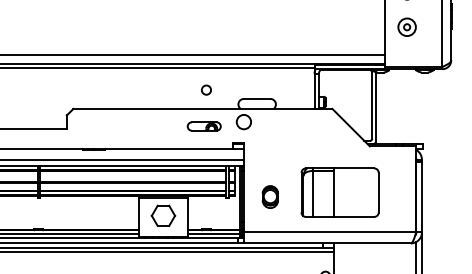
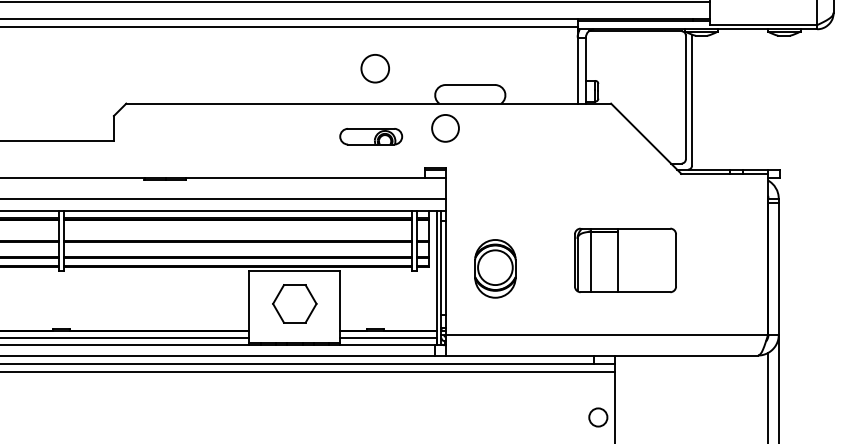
circle: (206, 89) -> (375, 67), size x1.6
part: (339, 192) -> (624, 260), size x0.7
part: (269, 196) -> (493, 267), size x1.4

